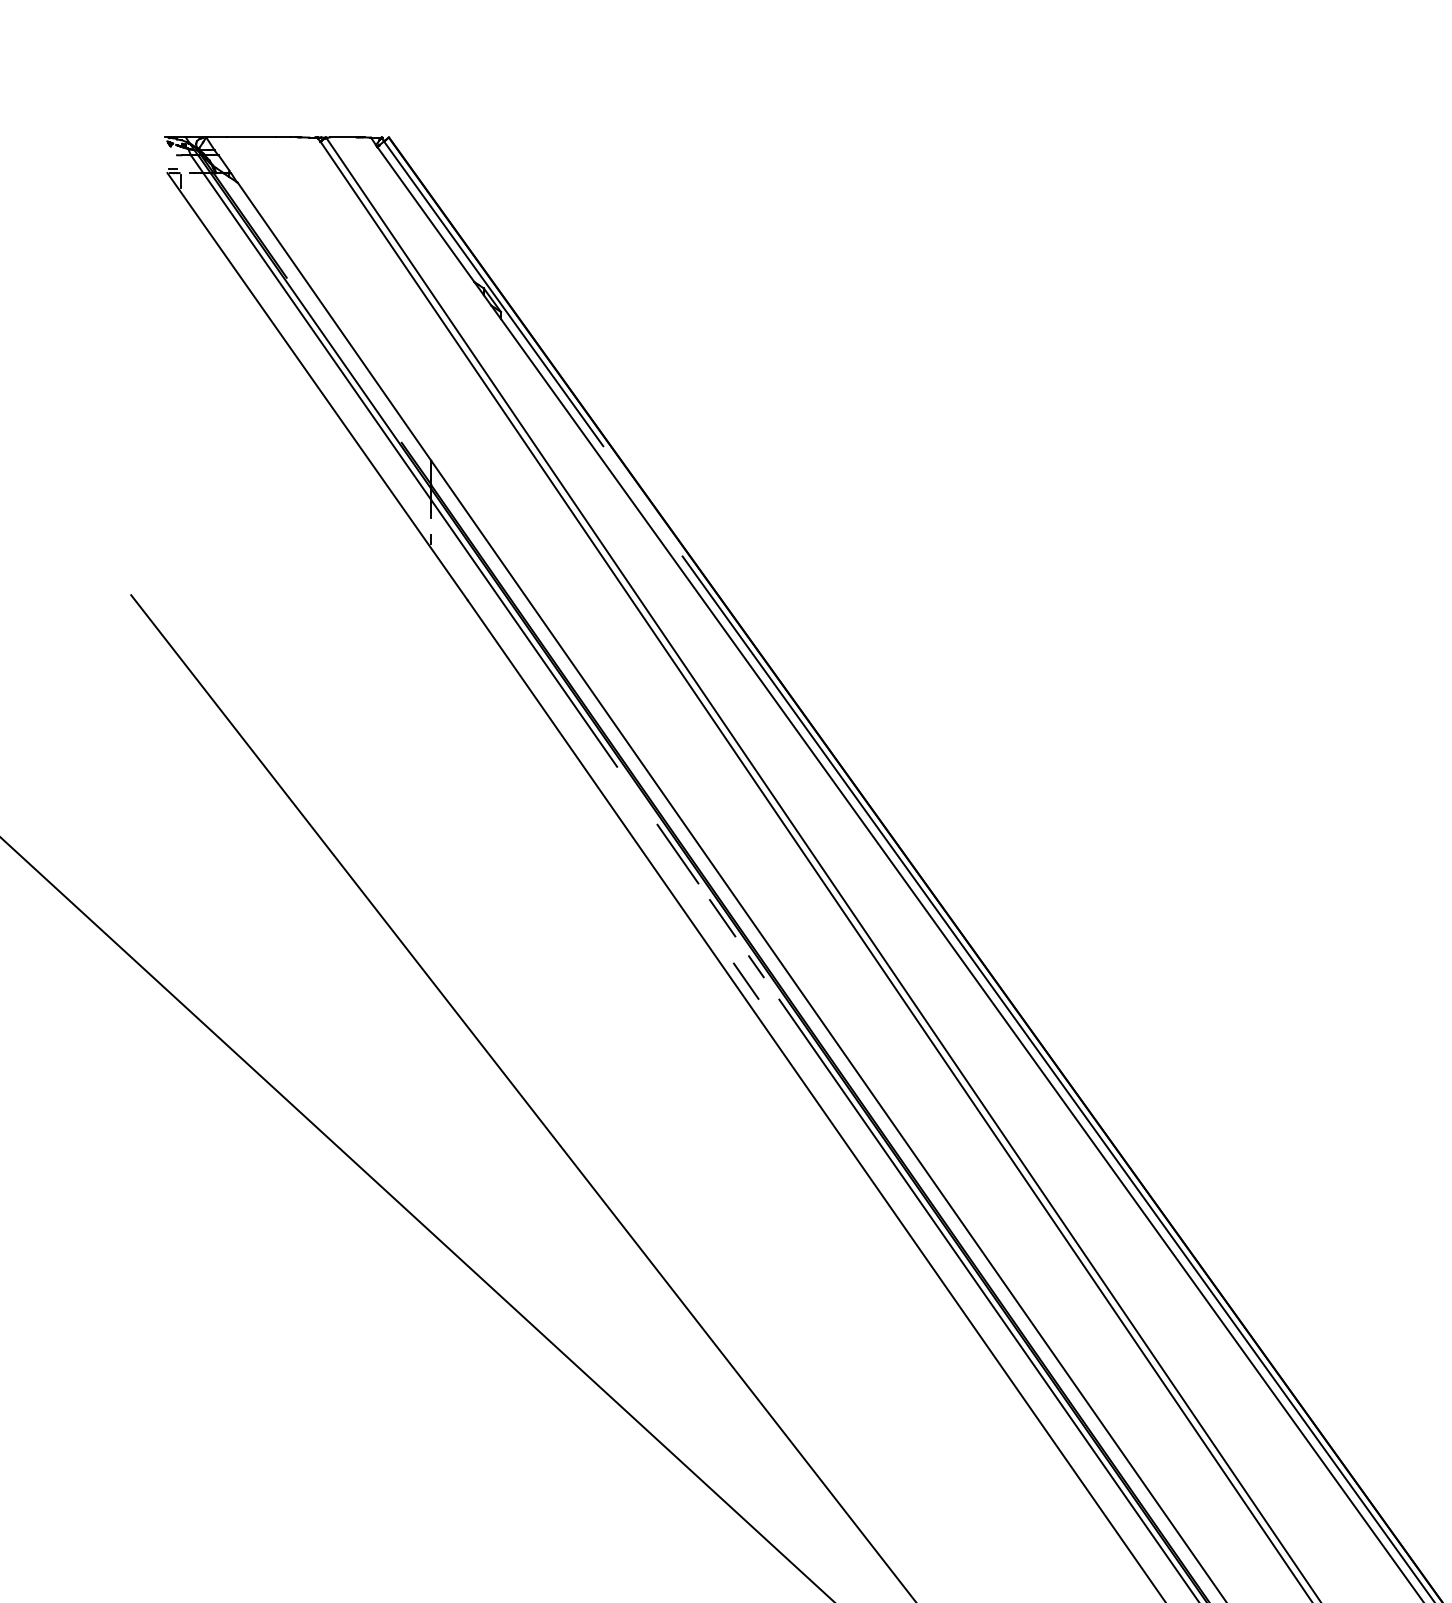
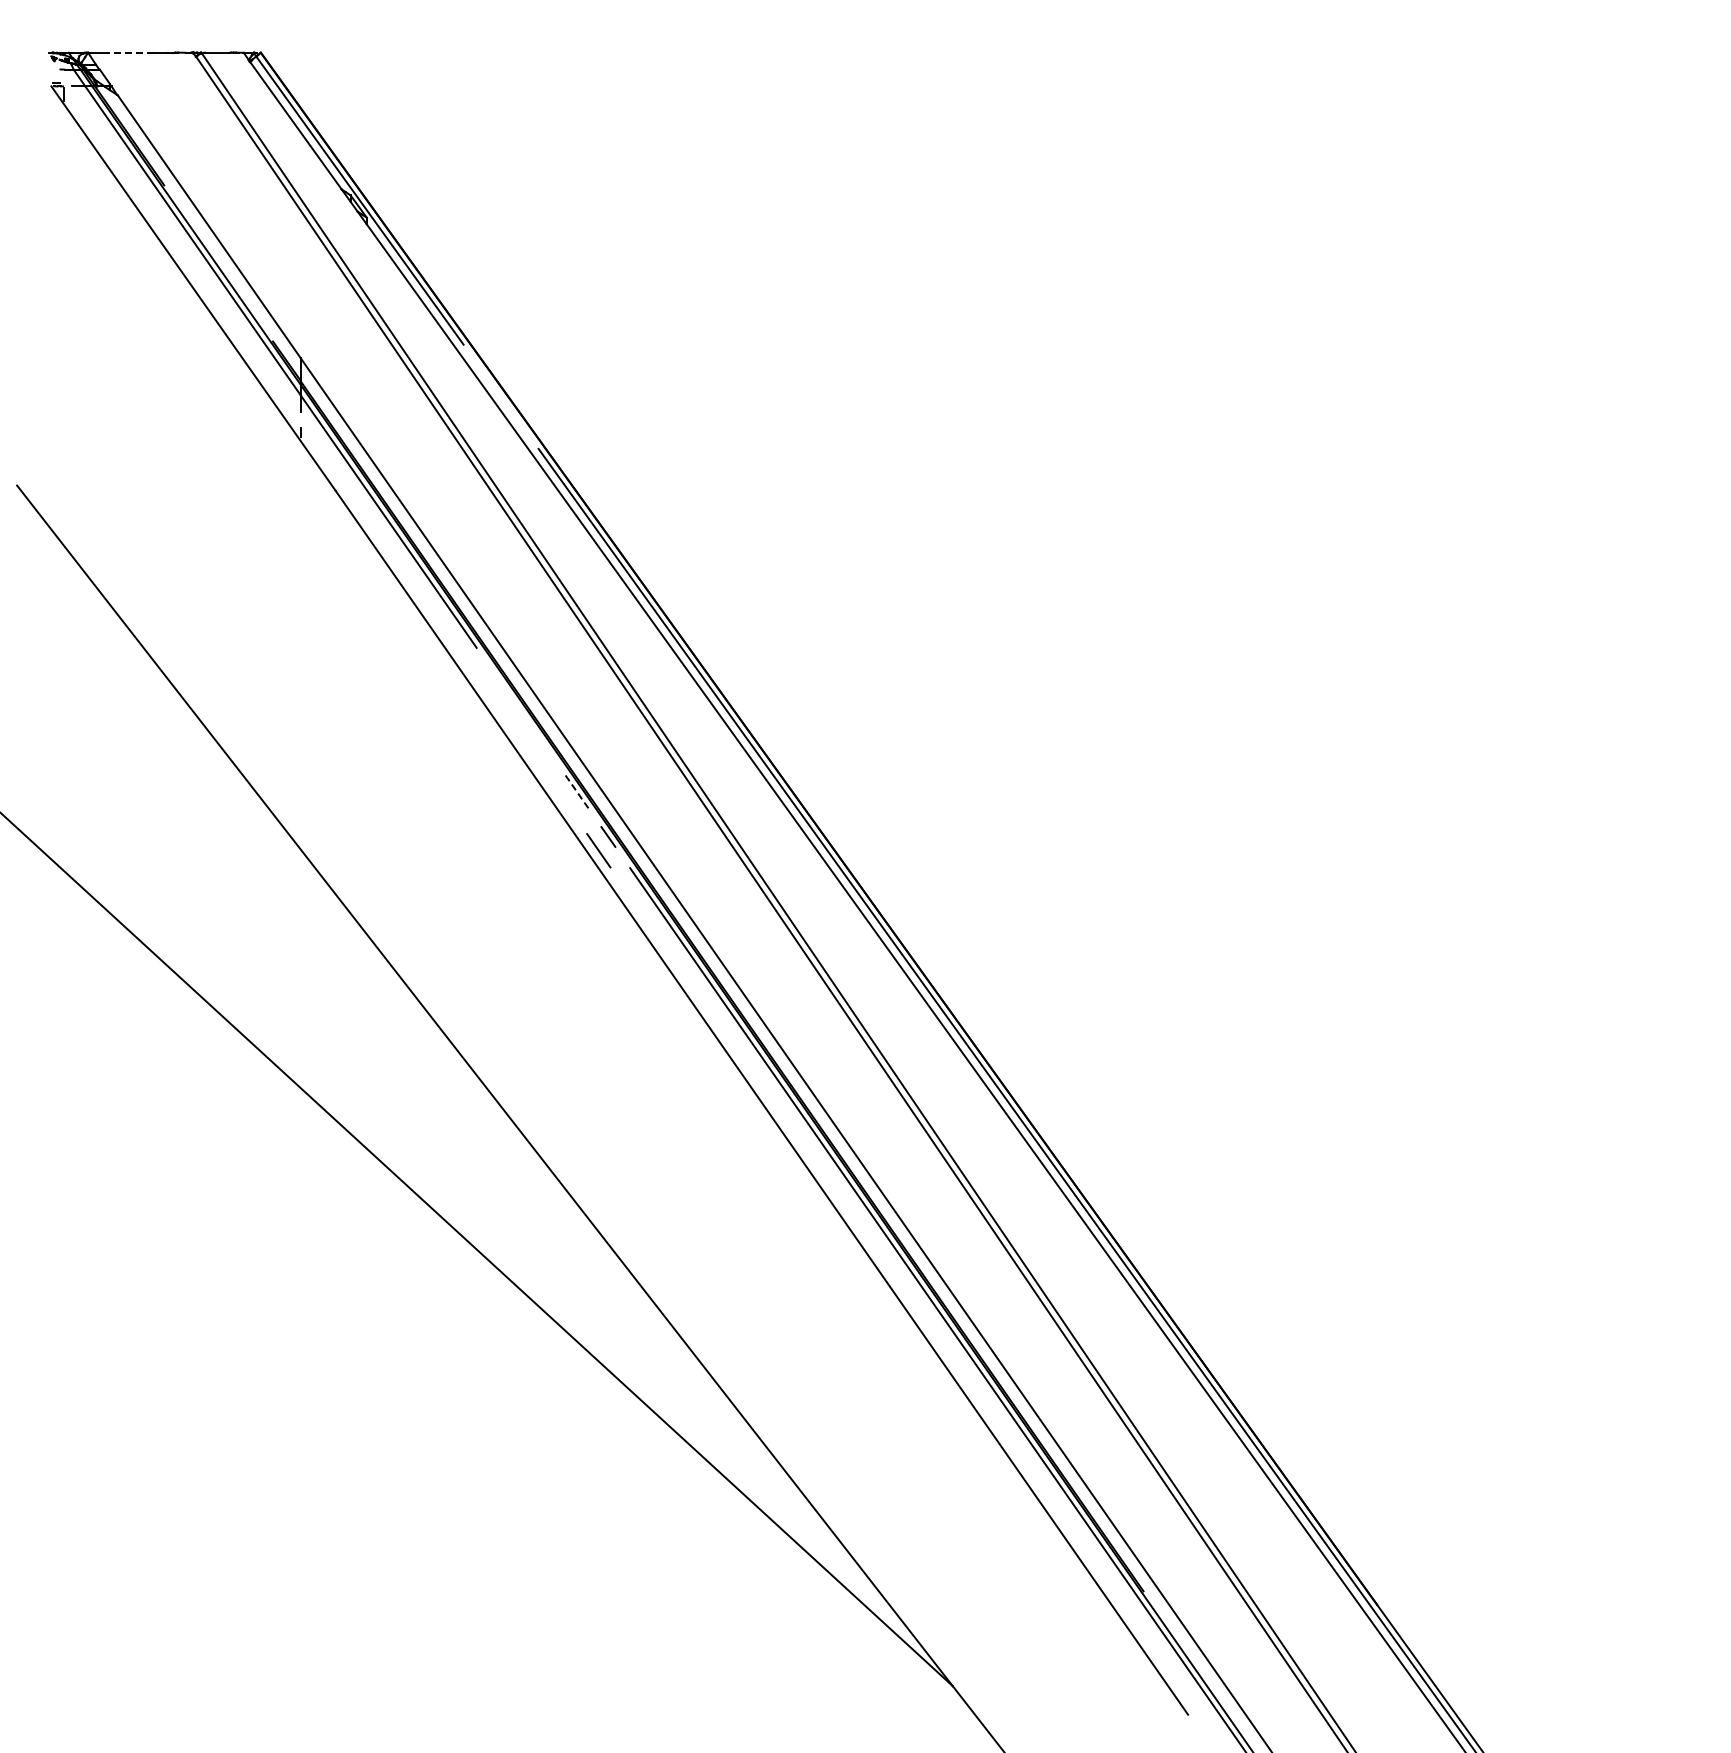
line: (251, 137) -> (130, 52), solid -> dashed
line: (677, 854) -> (533, 730), removed
line: (722, 918) -> (576, 791), solid -> dashed

